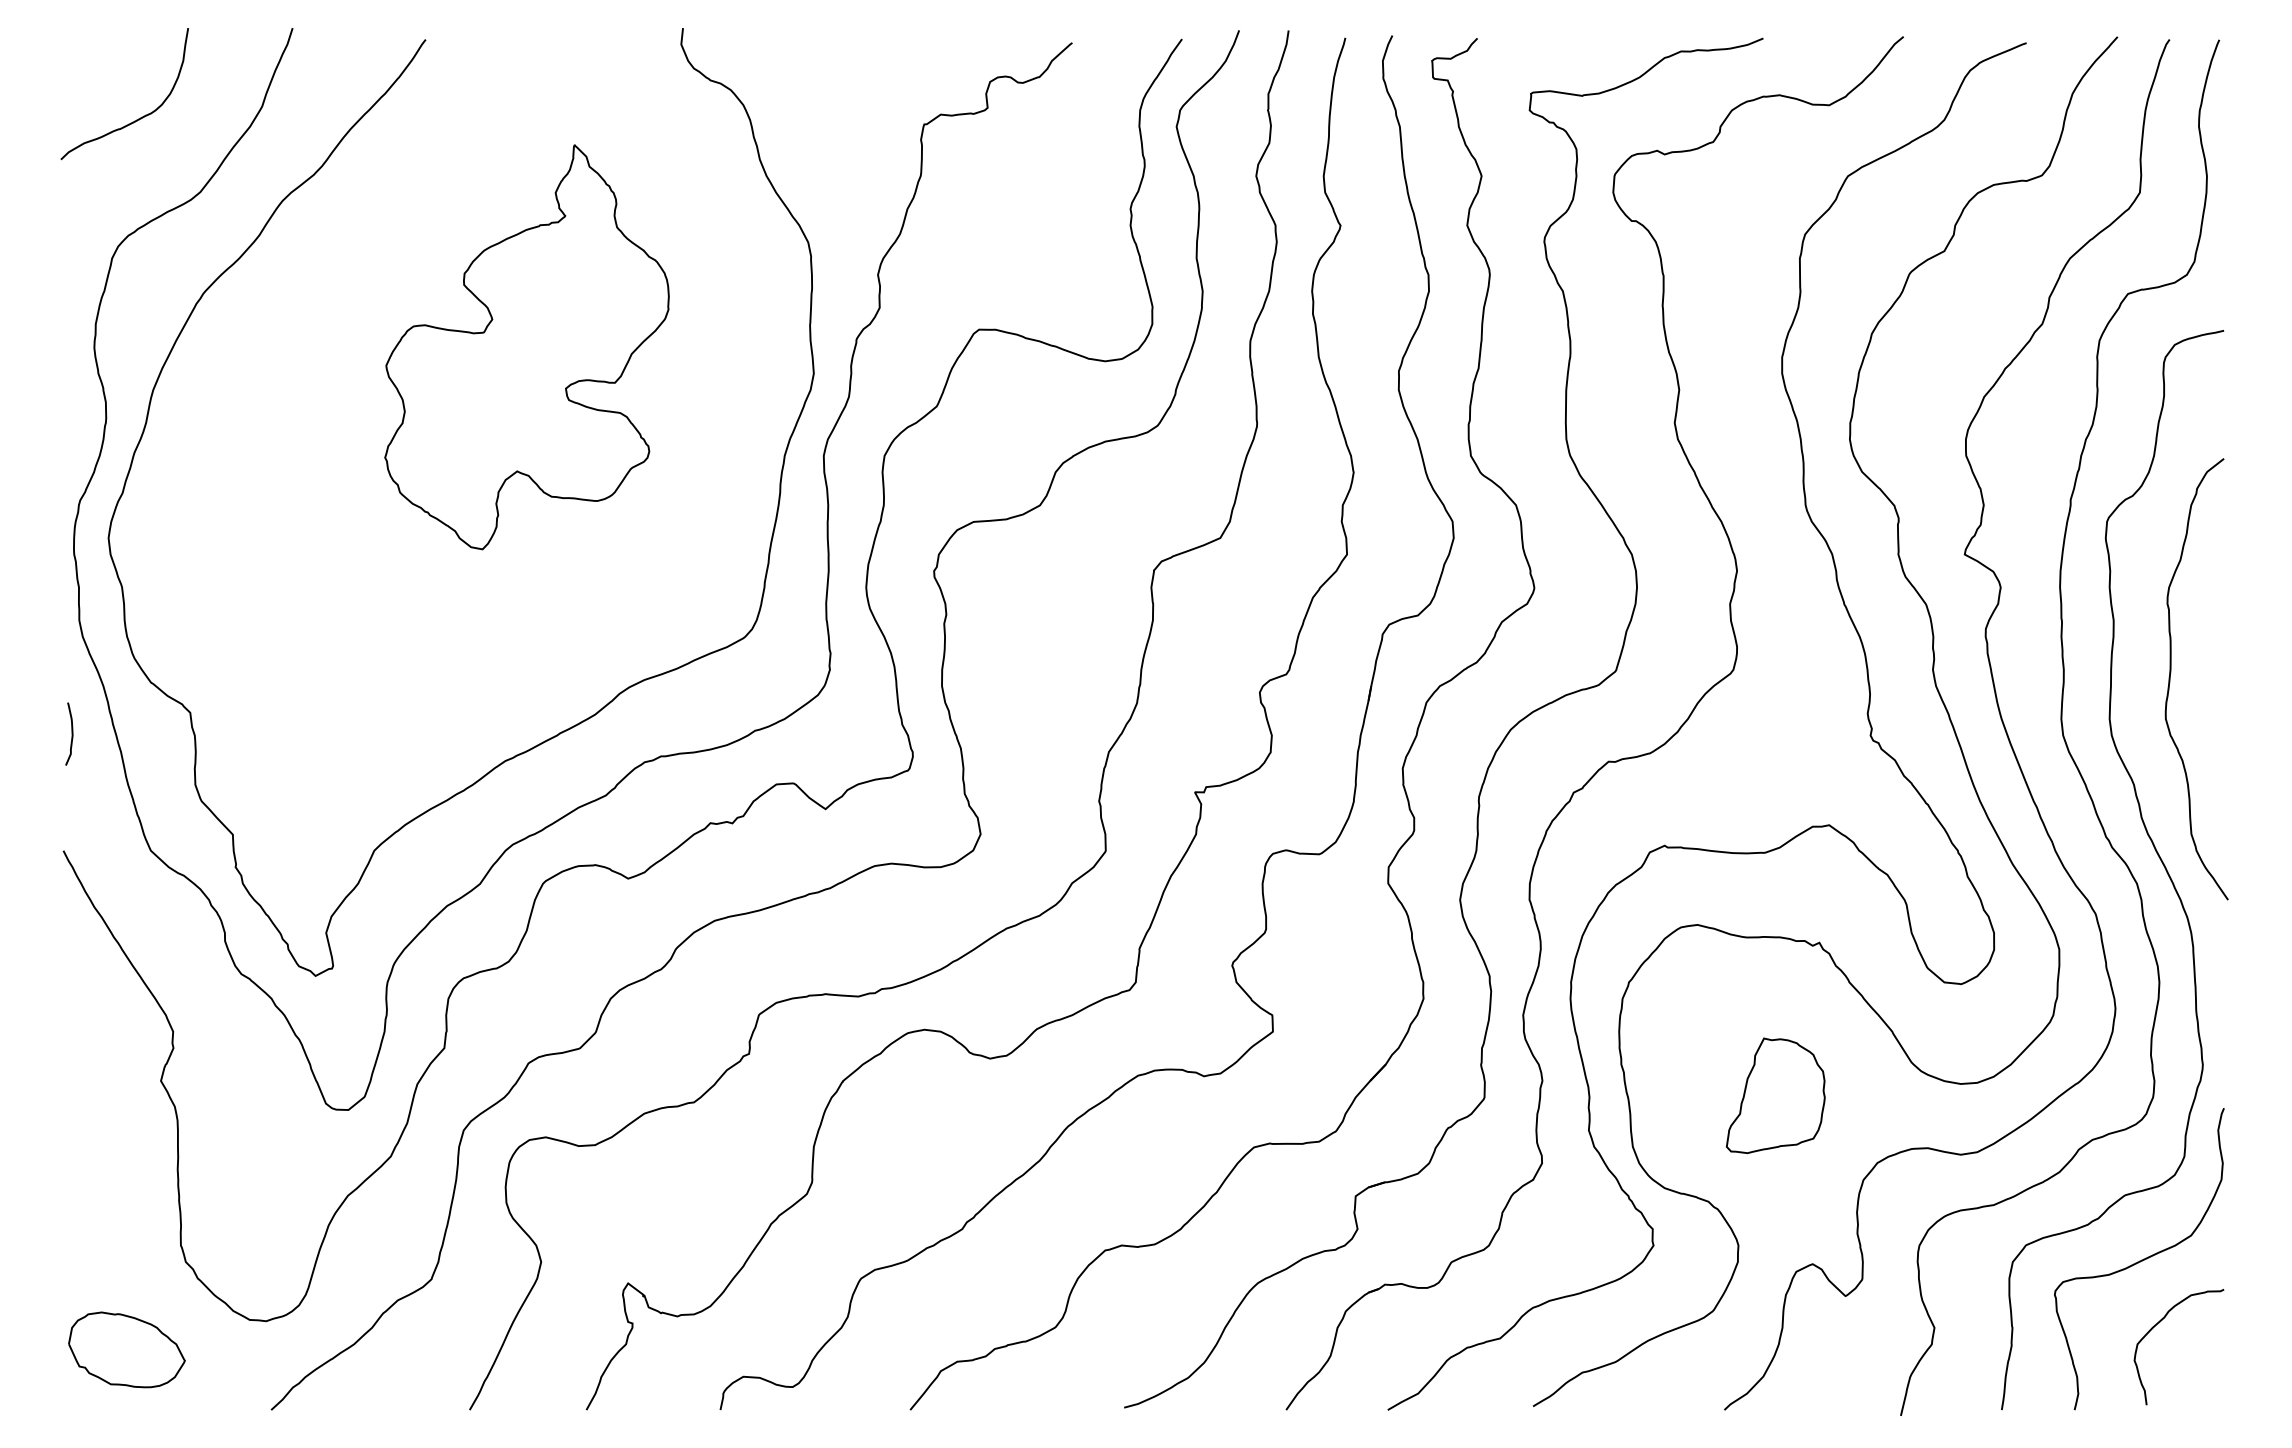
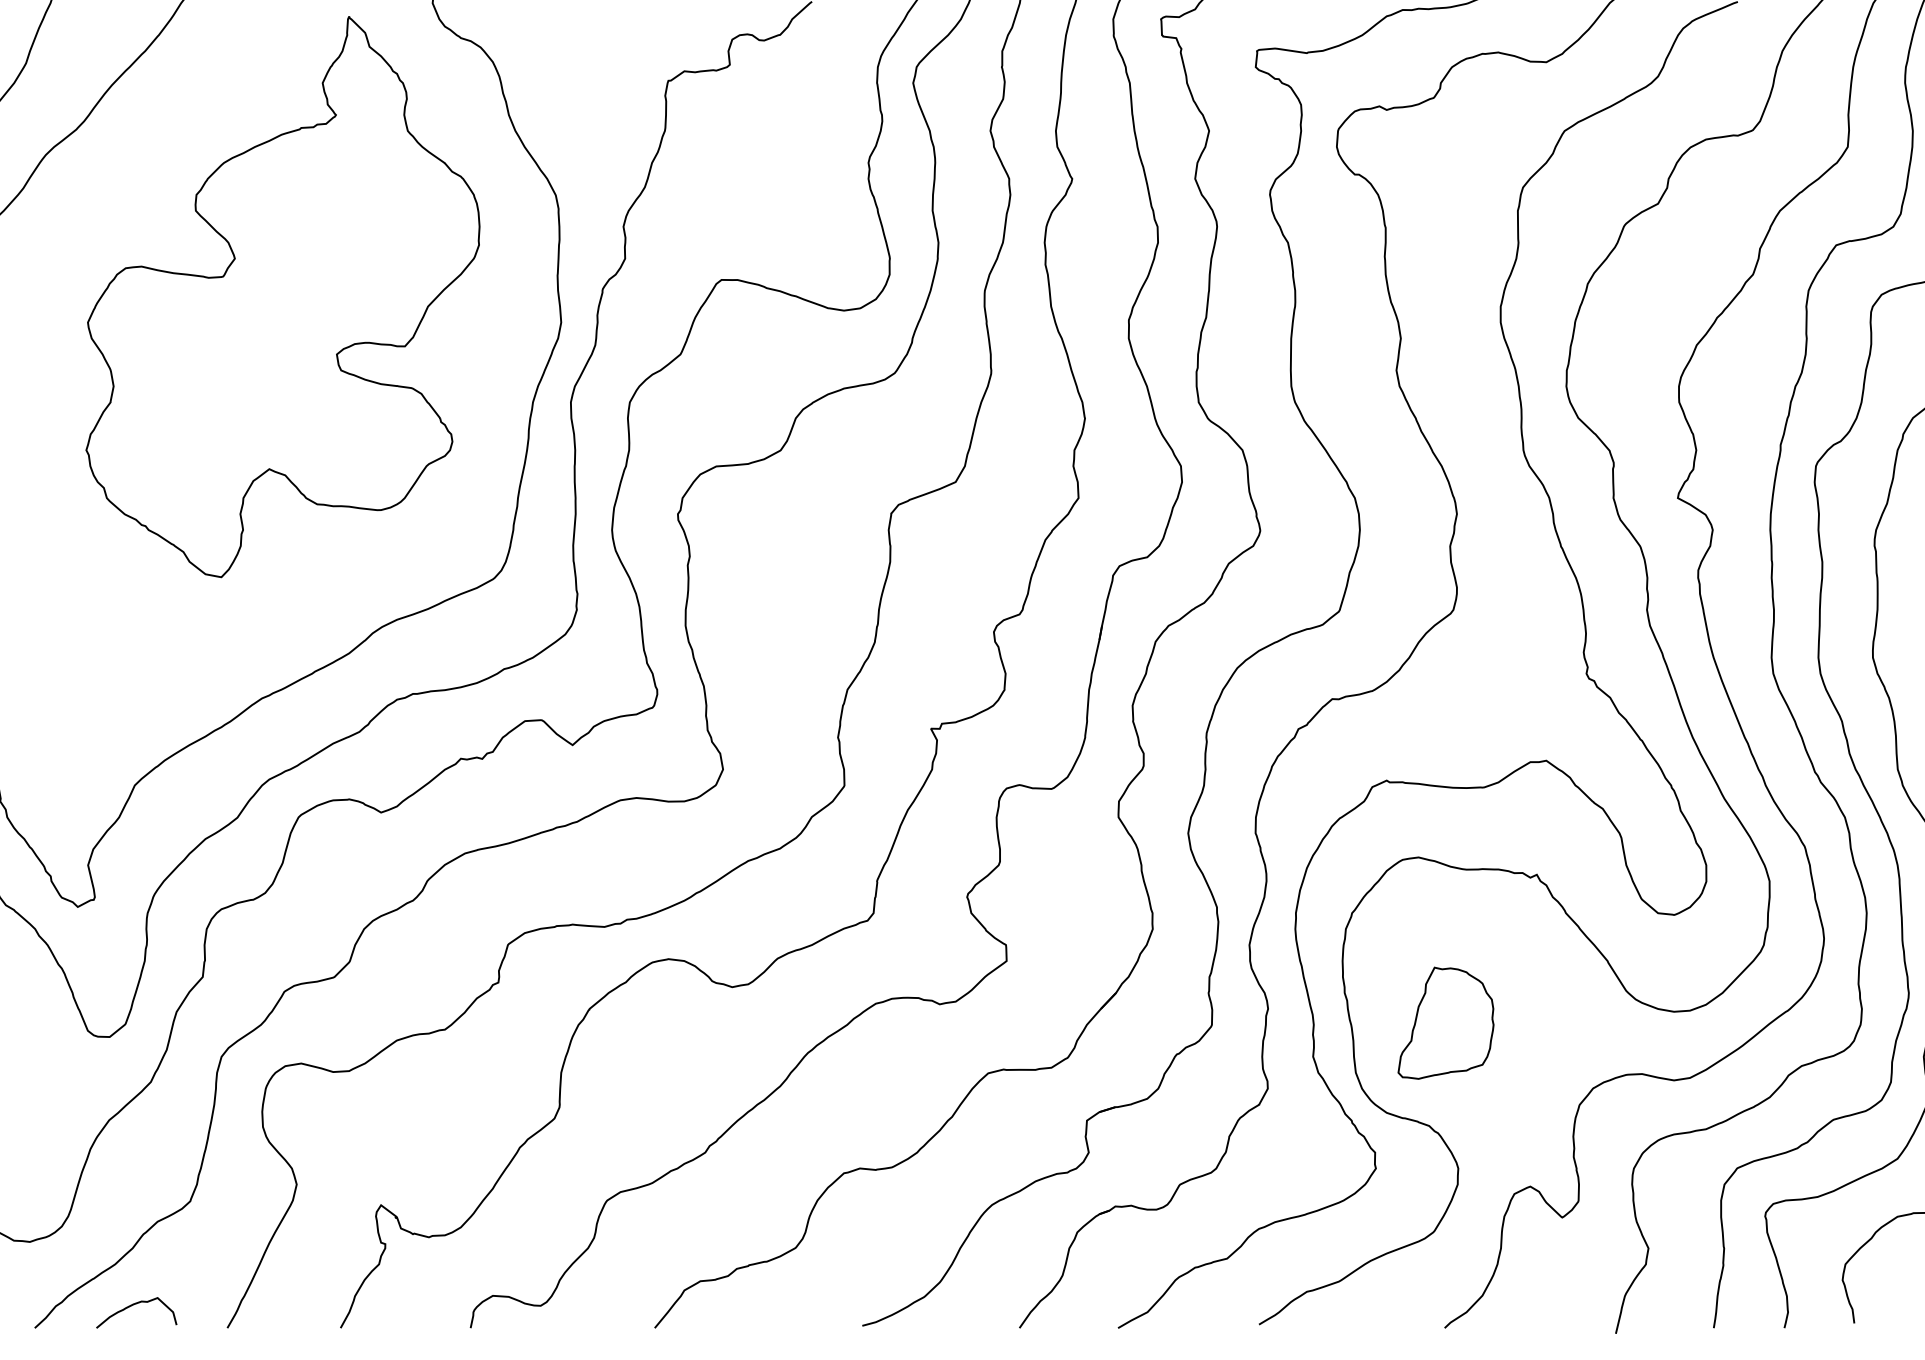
part: (526, 346) -> (282, 296), size x1.43
part: (1775, 1095) -> (1445, 1022), moved
curve: (373, 1386) -> (134, 1305), added

